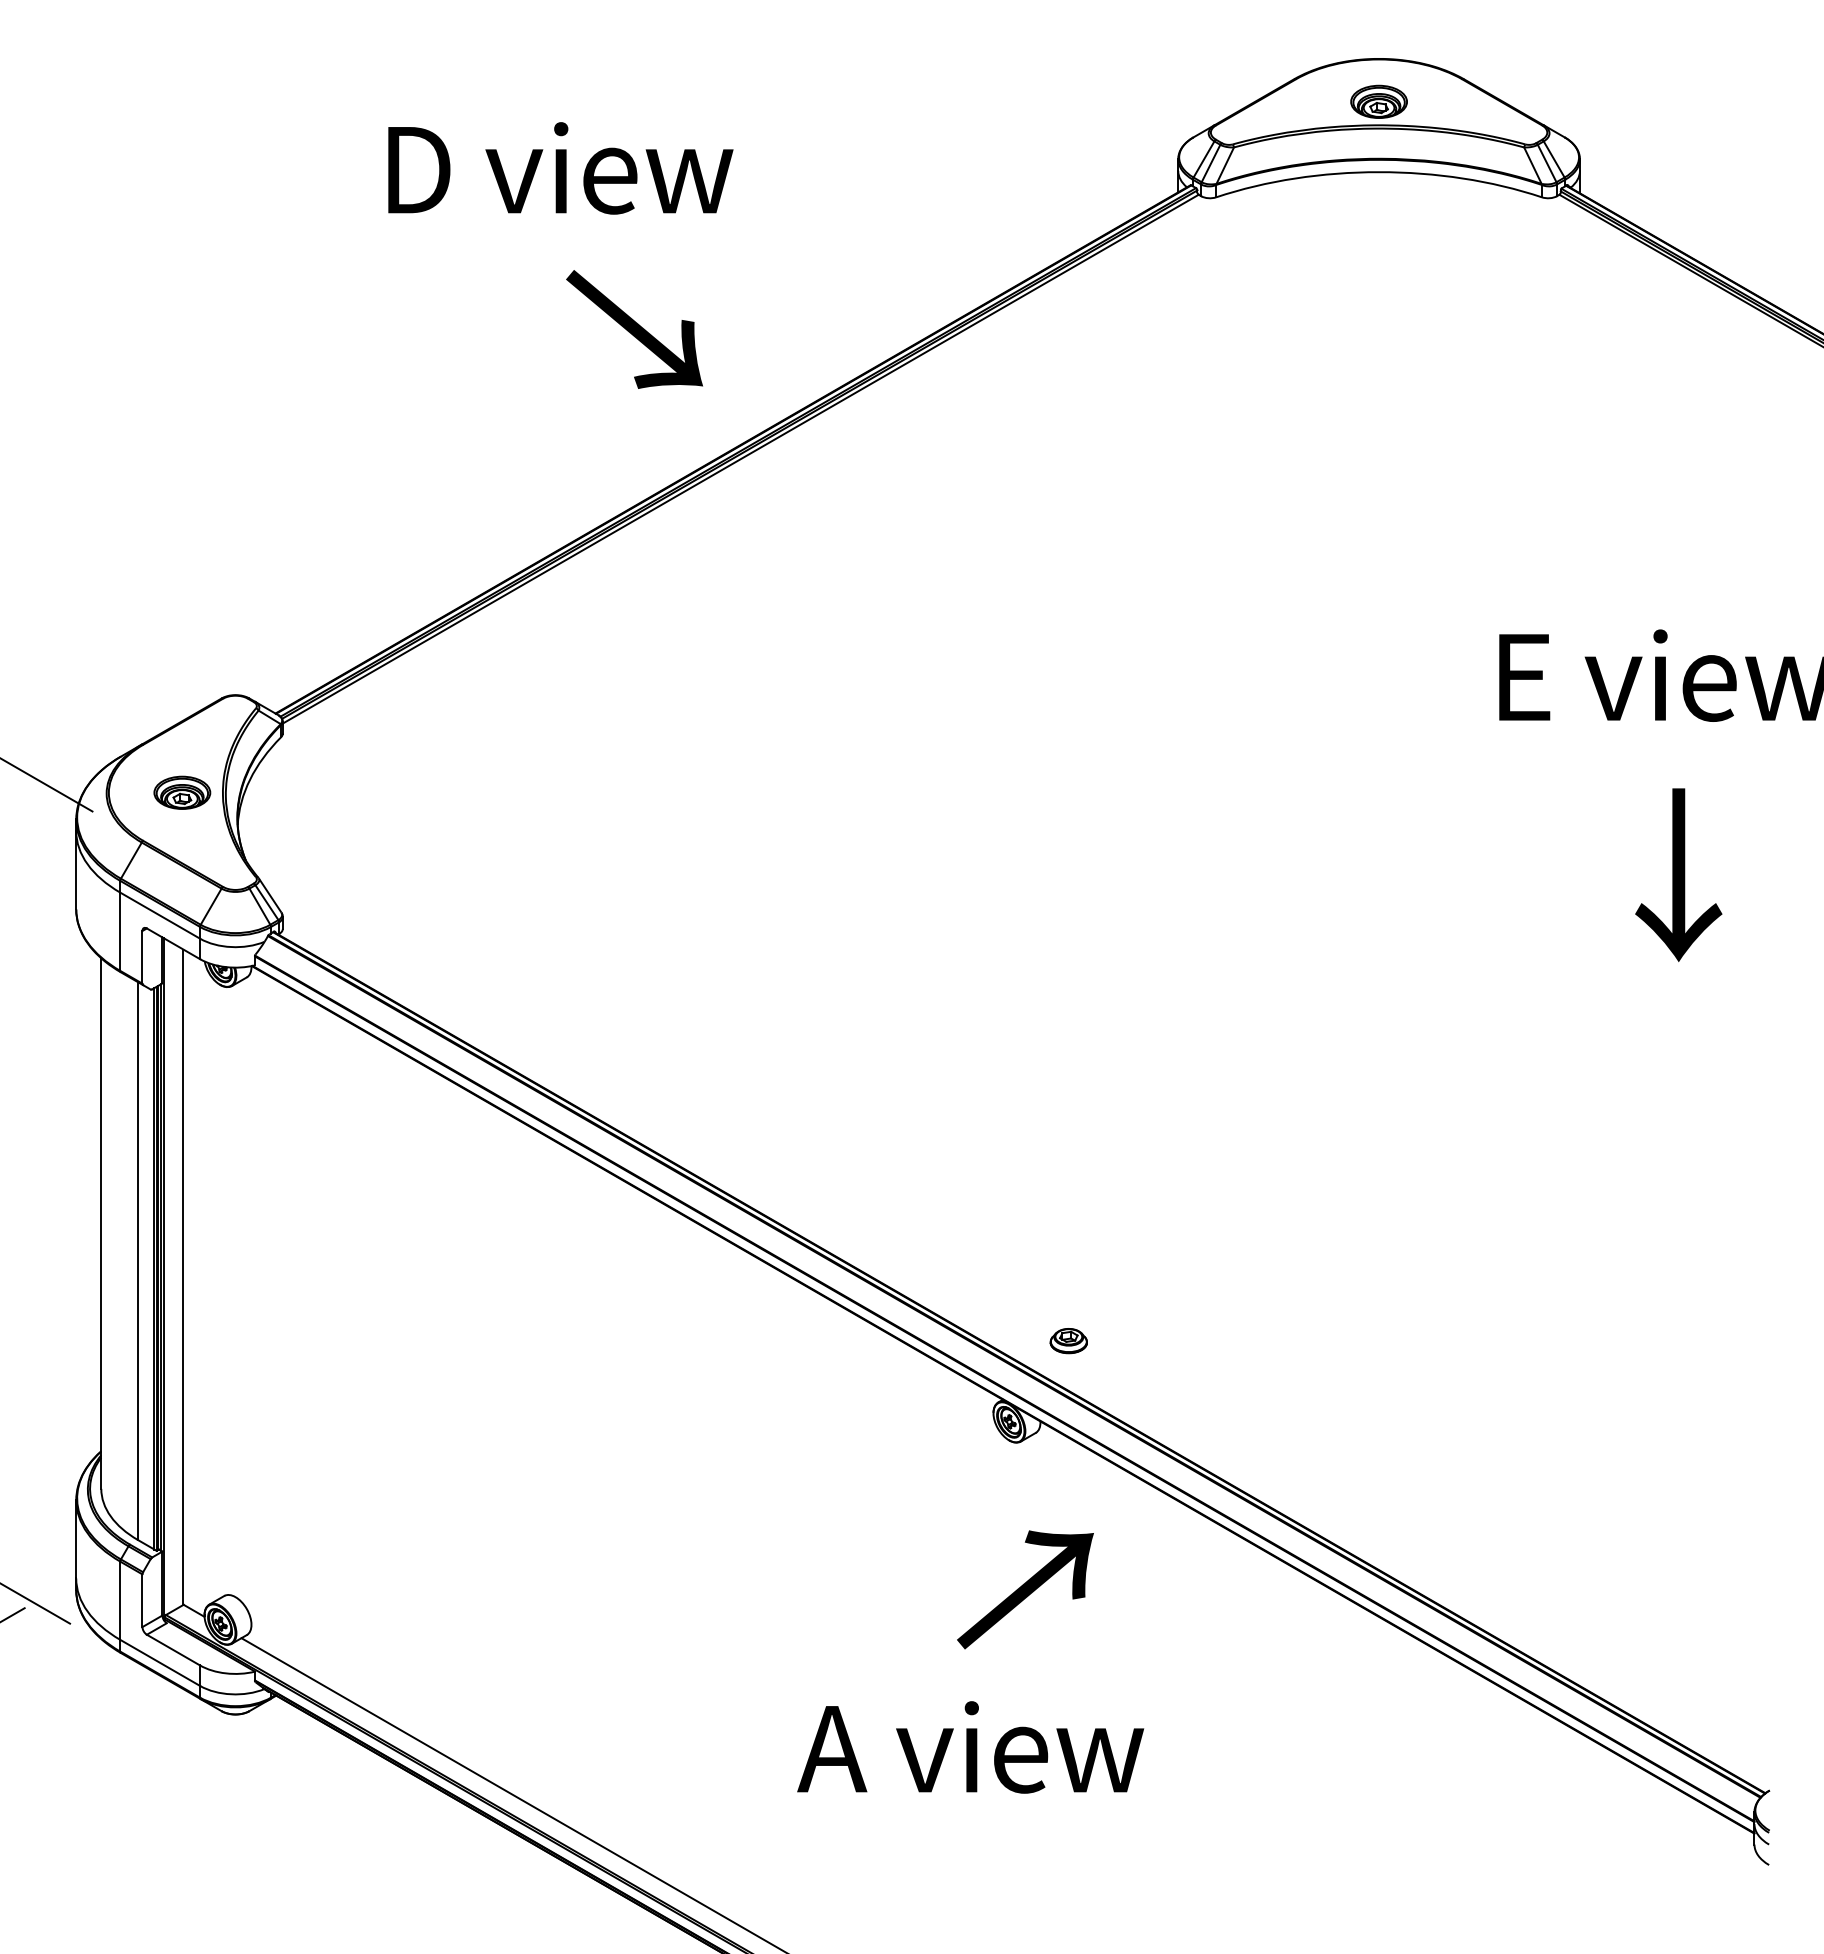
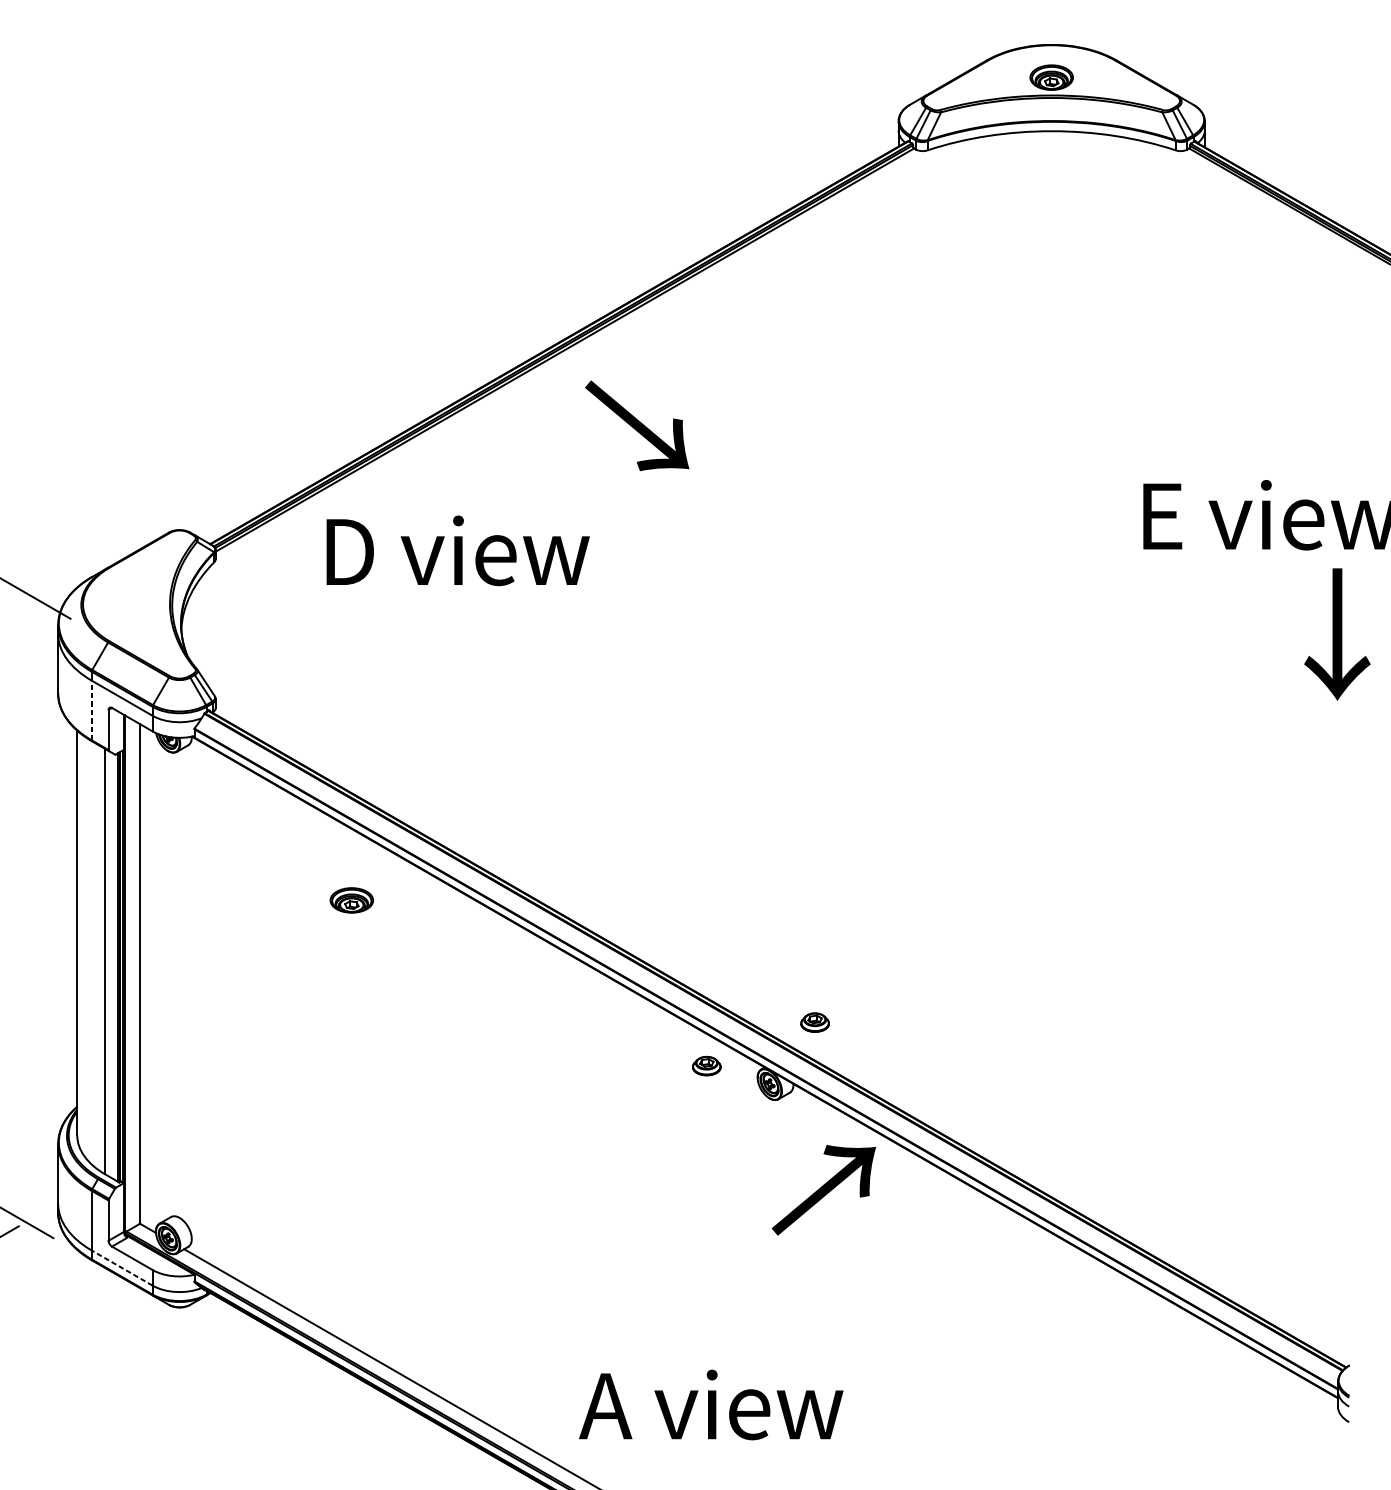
text: (560, 168) -> (457, 550), moved
text: (634, 329) -> (637, 425), moved
part: (182, 792) -> (351, 900), moved
text: (1678, 874) -> (1337, 634), moved
line: (120, 931) -> (91, 710), solid -> dashed
part: (926, 1398) -> (706, 1066), added
text: (1025, 1589) -> (823, 1189), moved
line: (159, 1662) -> (121, 1267), solid -> dashed
text: (970, 1747) -> (711, 1405), moved

